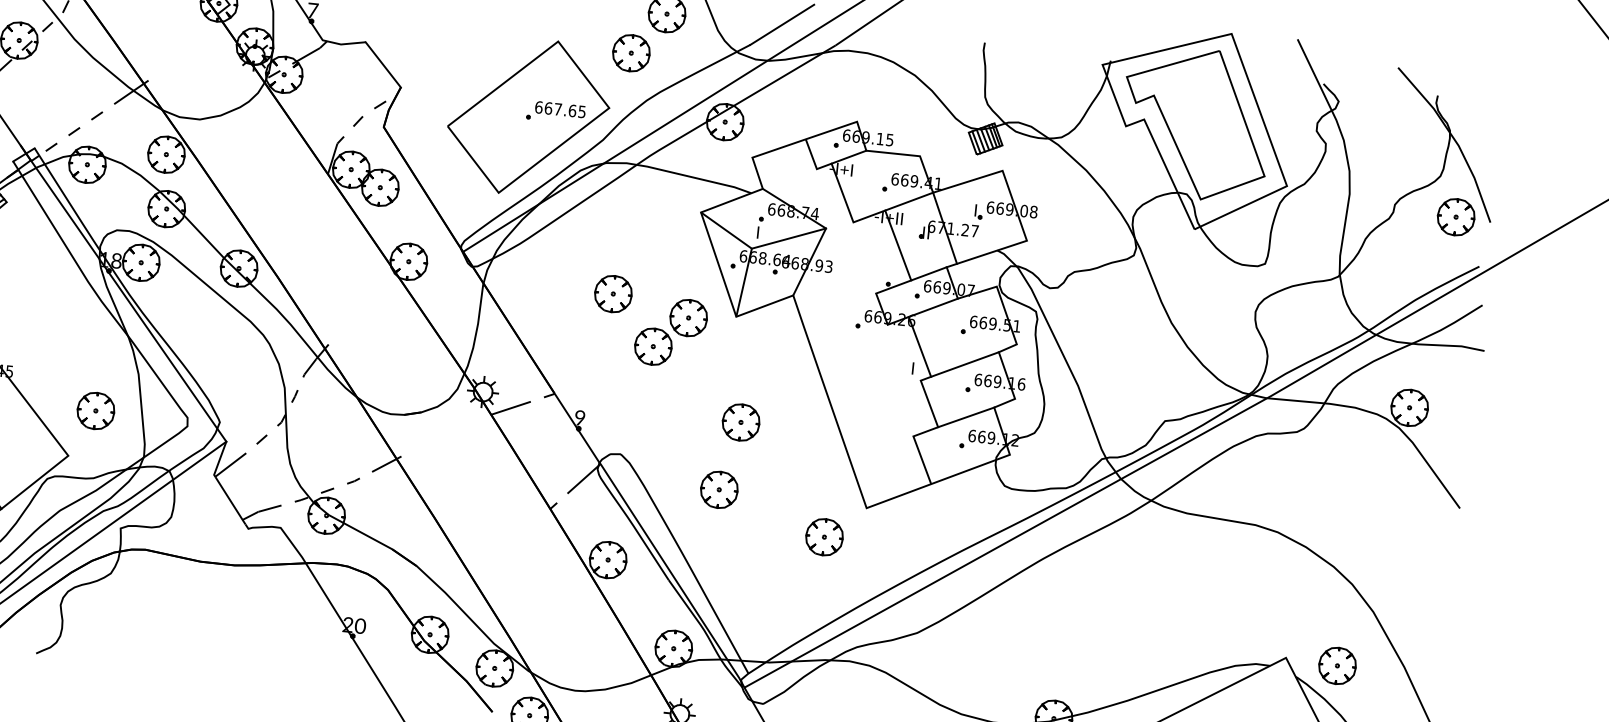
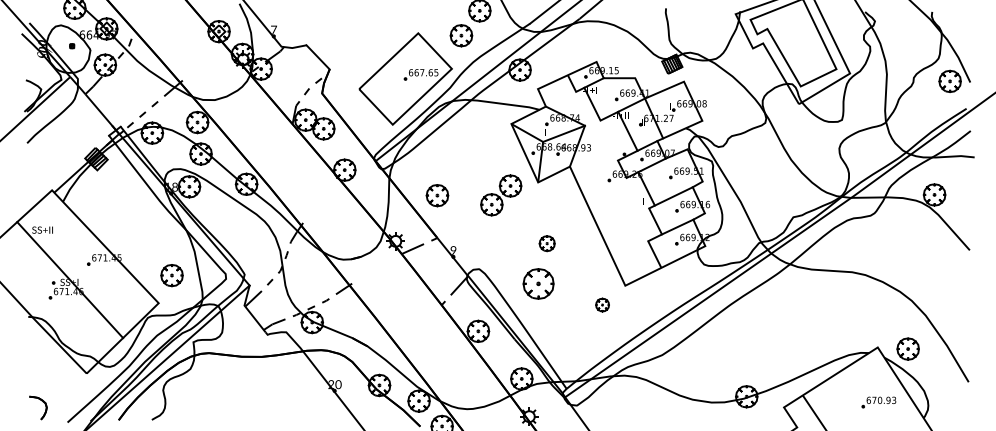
part: (613, 293) -> (437, 195), moved
part: (739, 422) -> (546, 243), size x0.7
part: (719, 489) -> (538, 283), size x1.4
part: (824, 536) -> (602, 304), size x0.6

